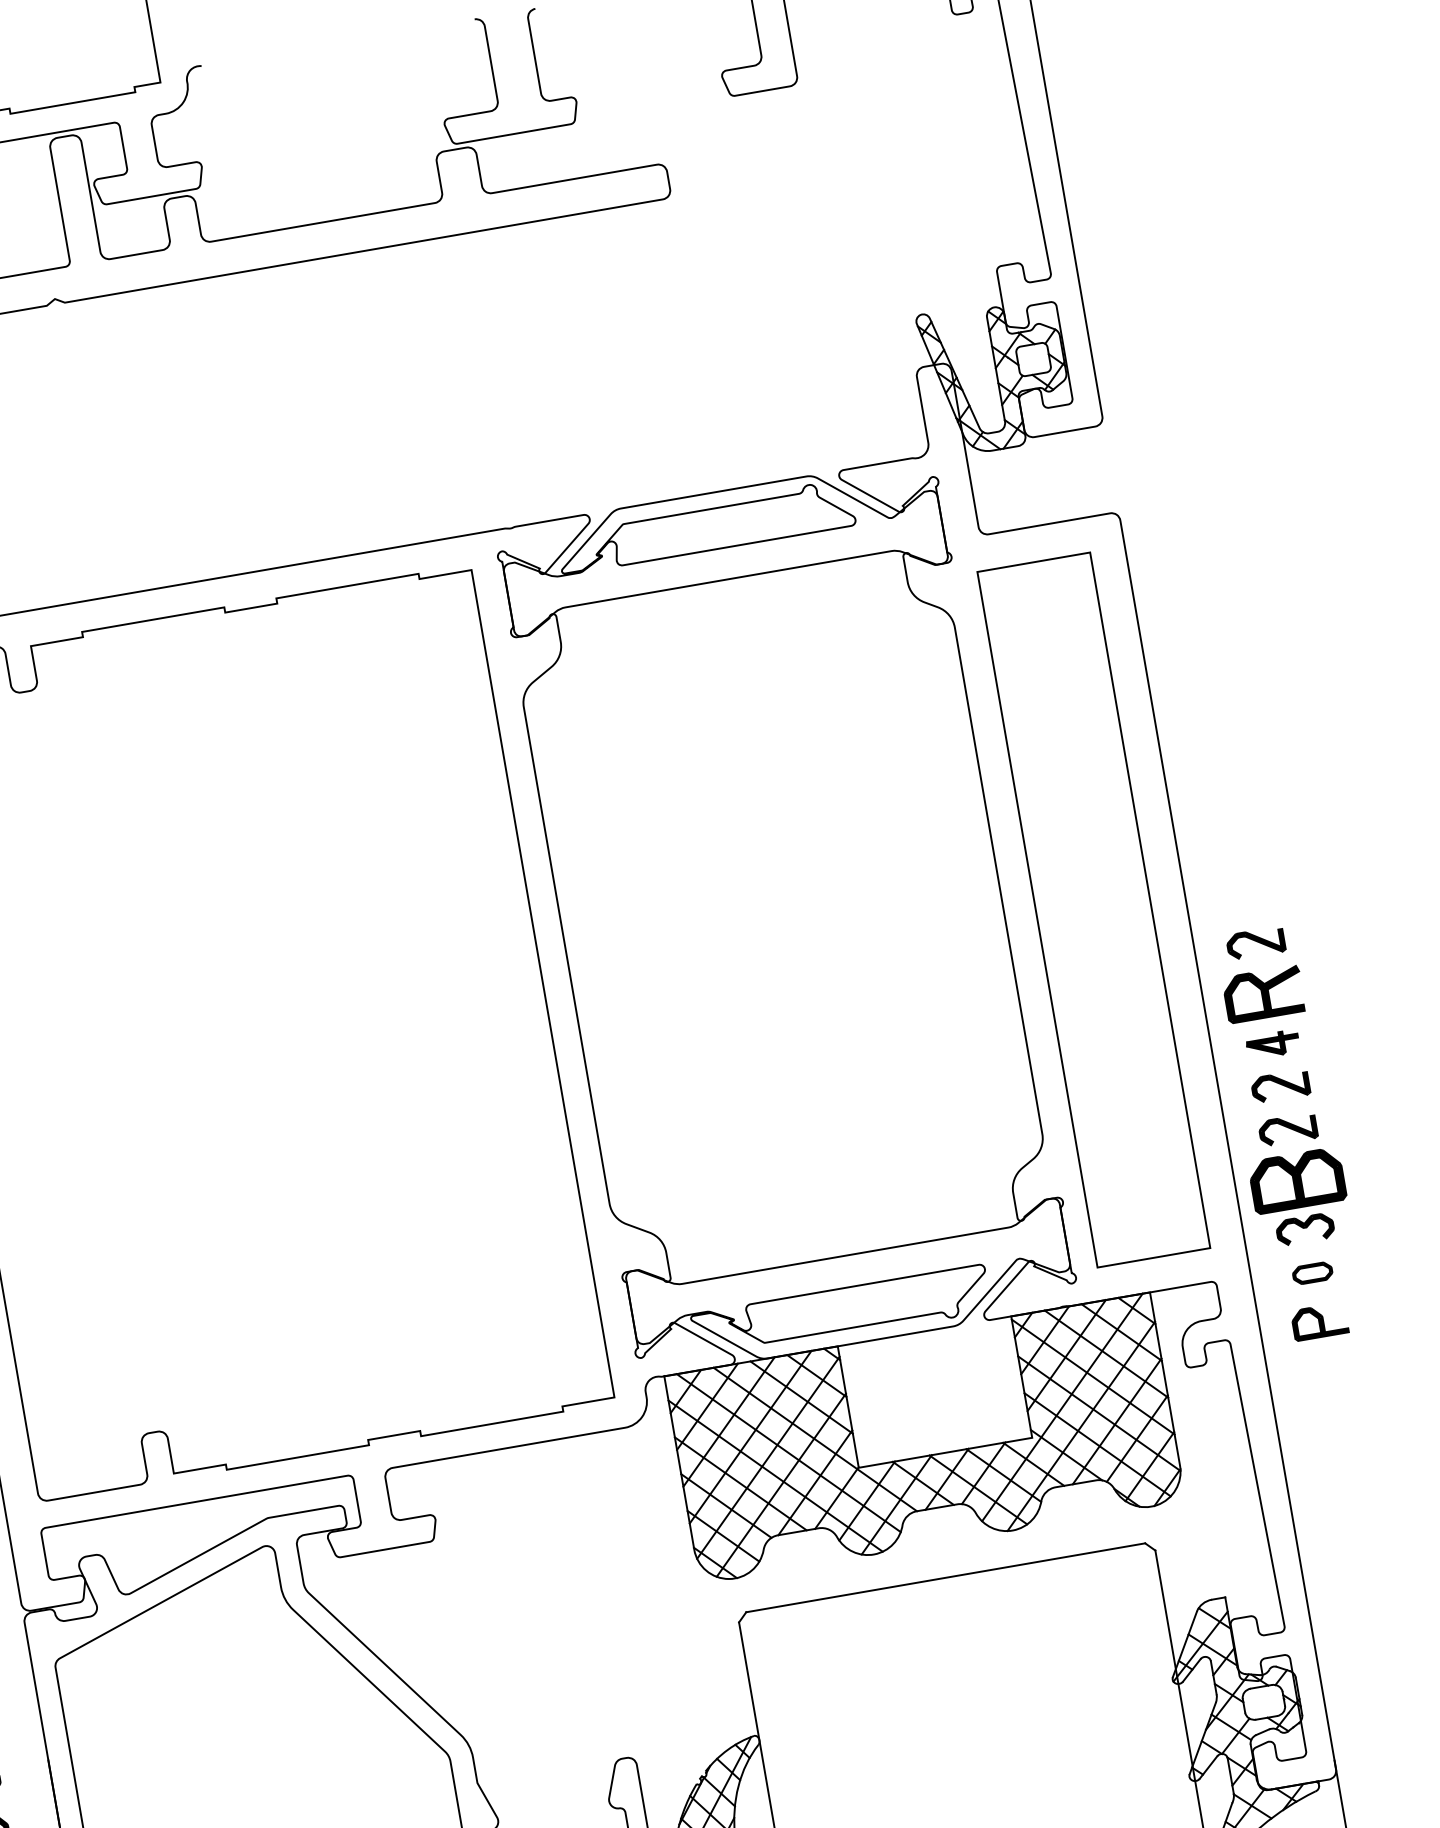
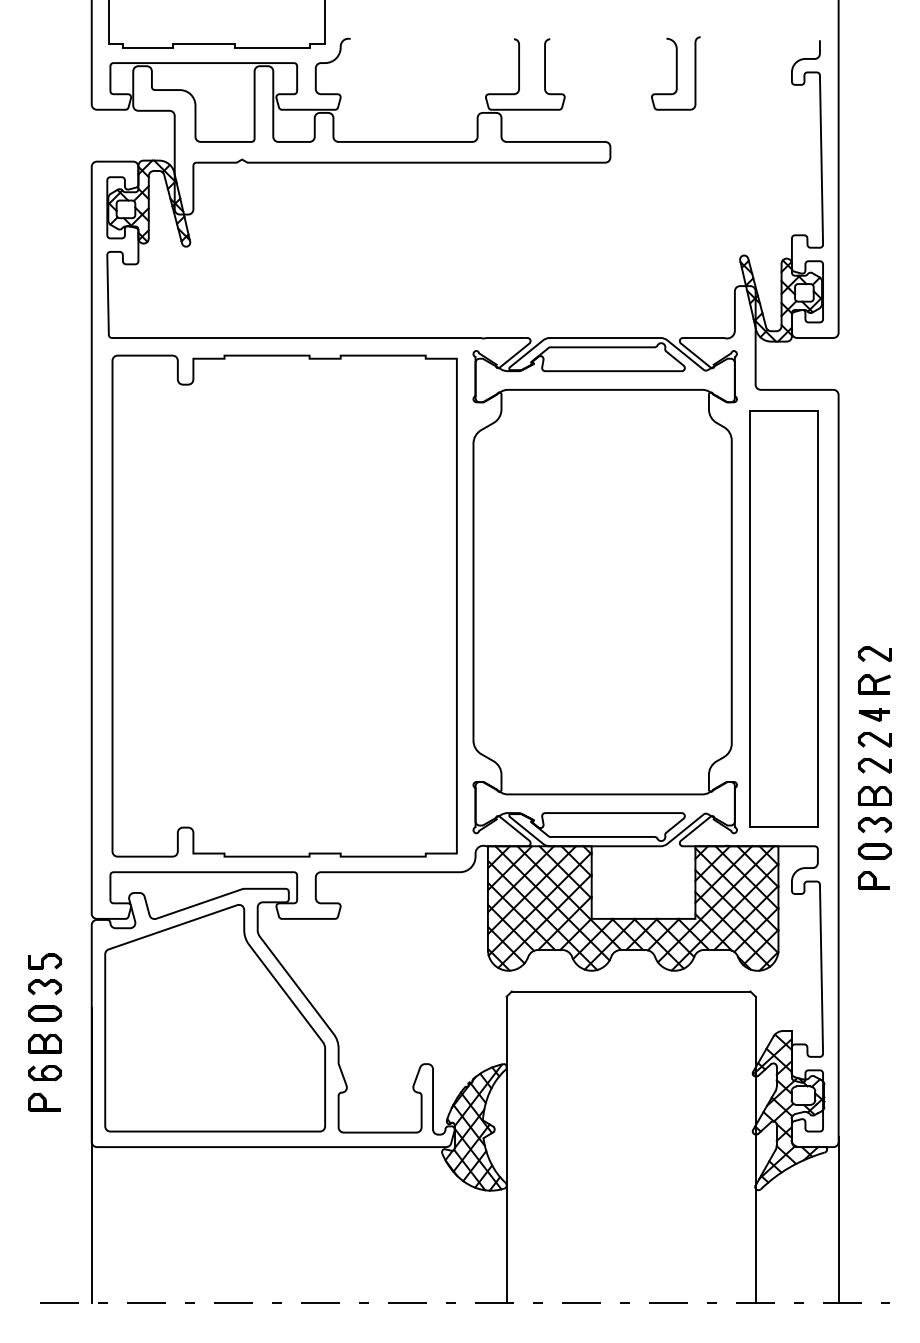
part: (1262, 994) -> (873, 684), size x0.71
part: (1296, 1179) -> (874, 795), size x0.62
part: (1312, 1273) -> (874, 851), size x1.43

